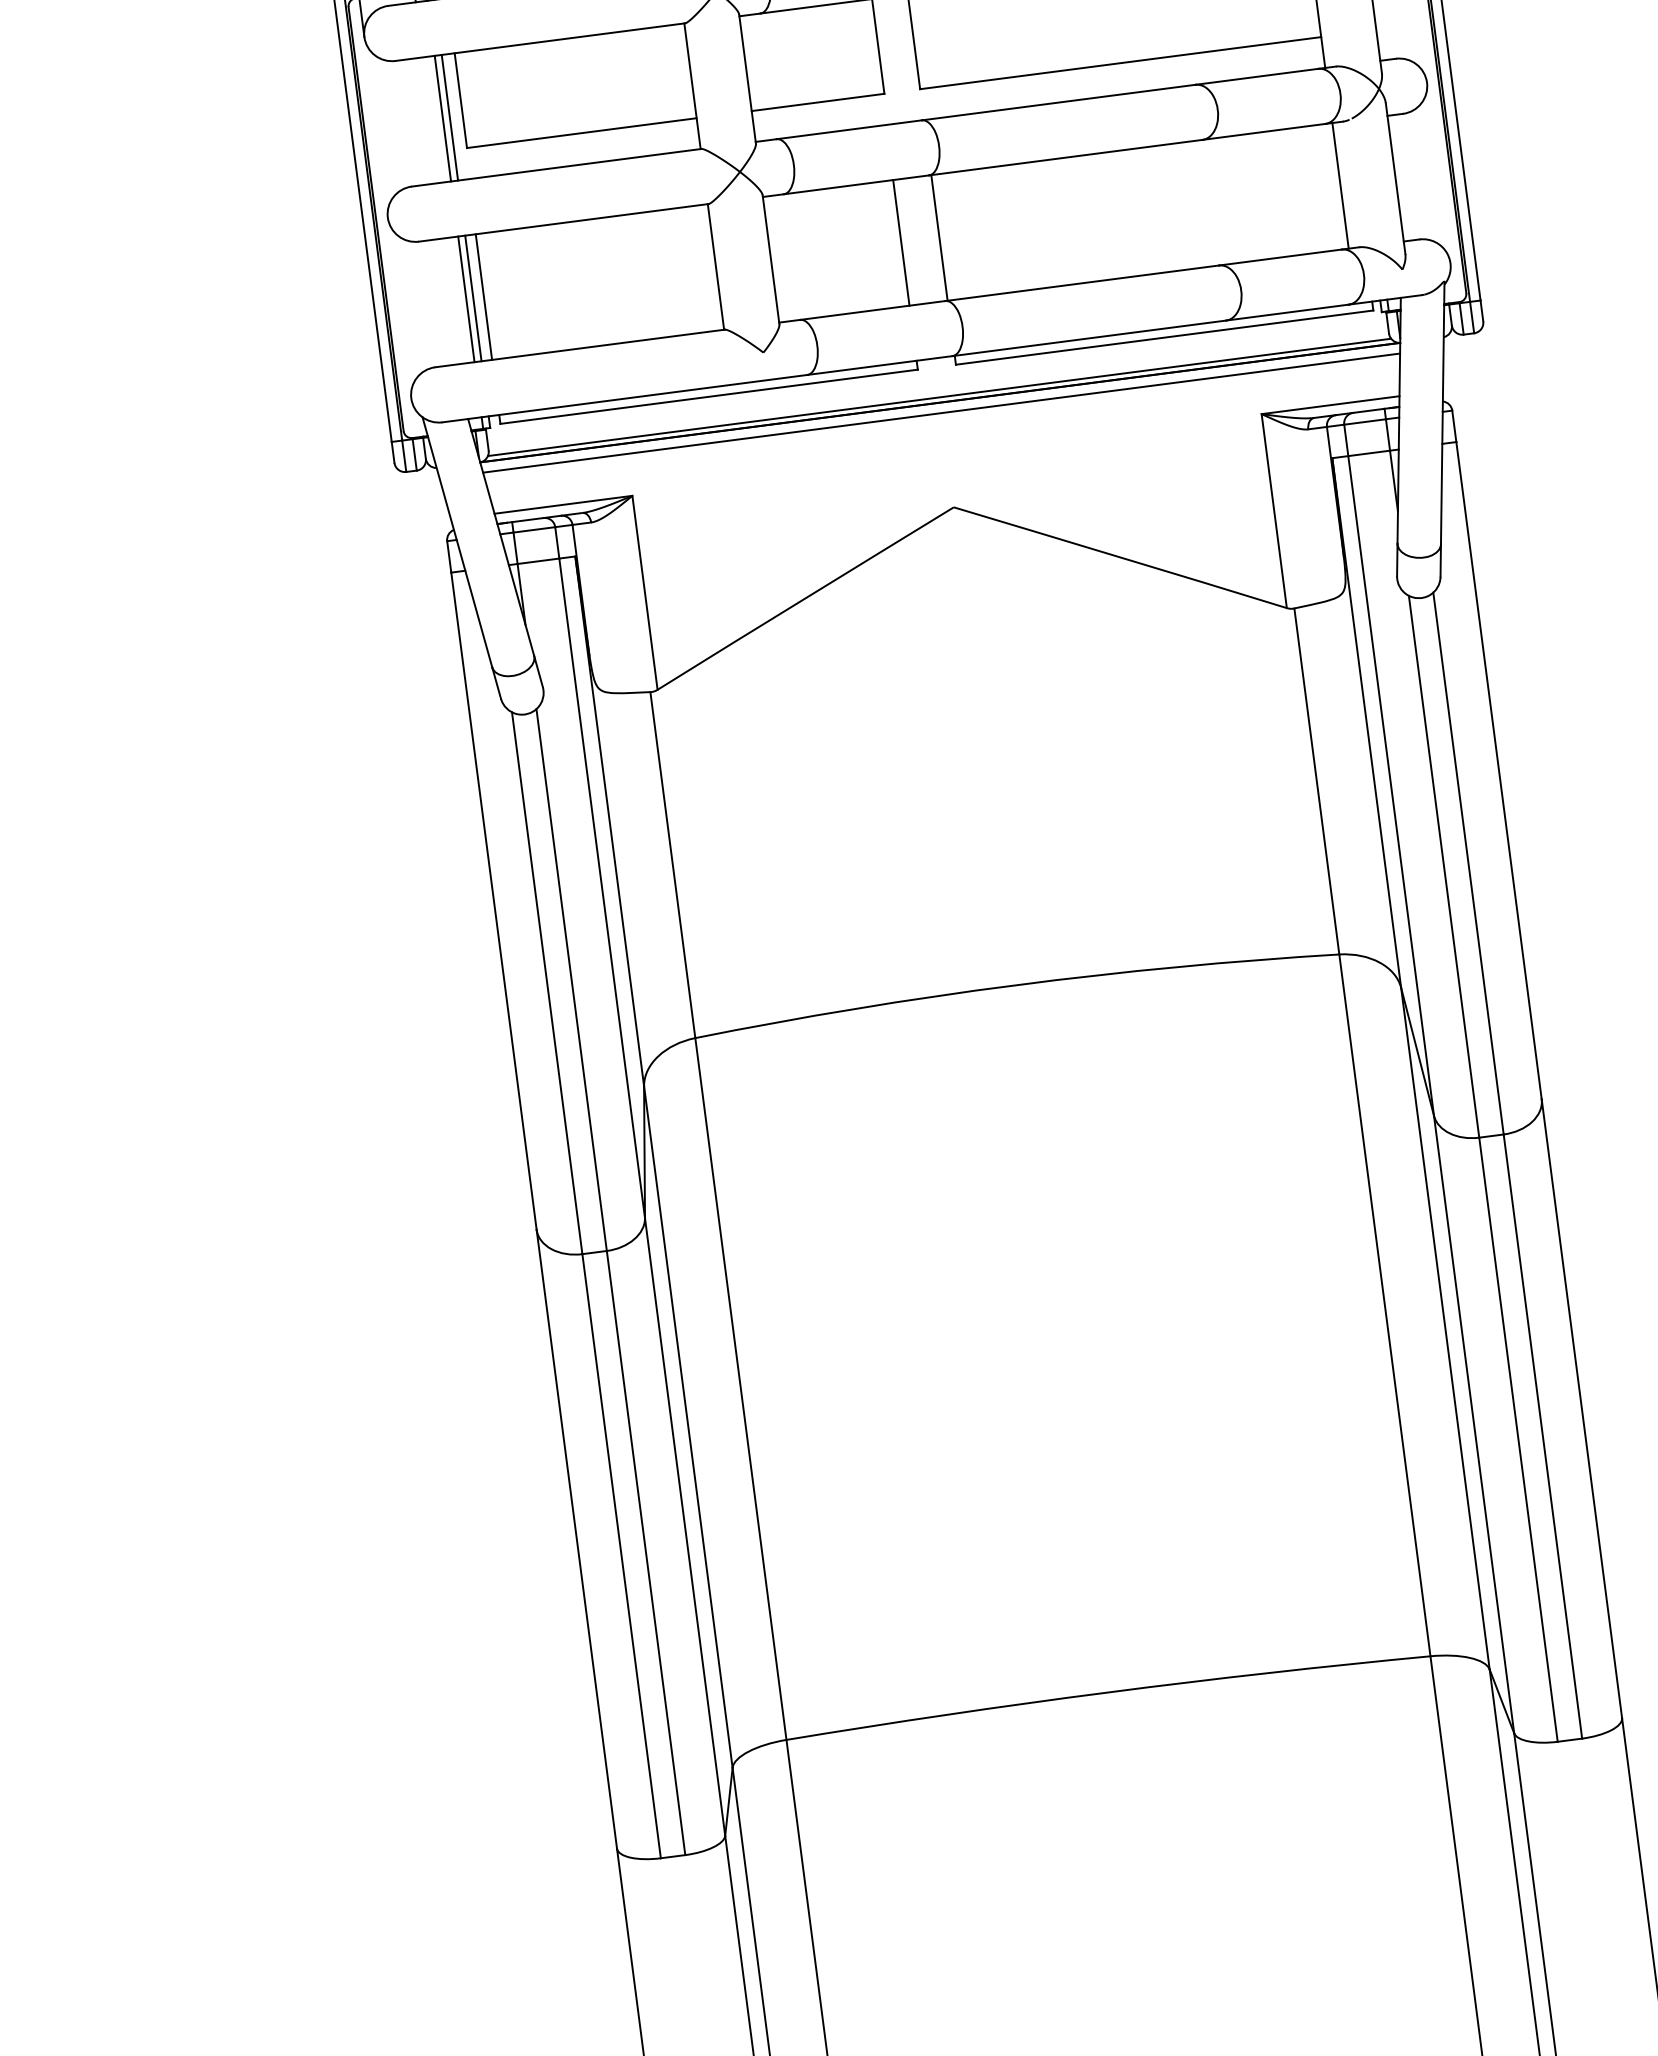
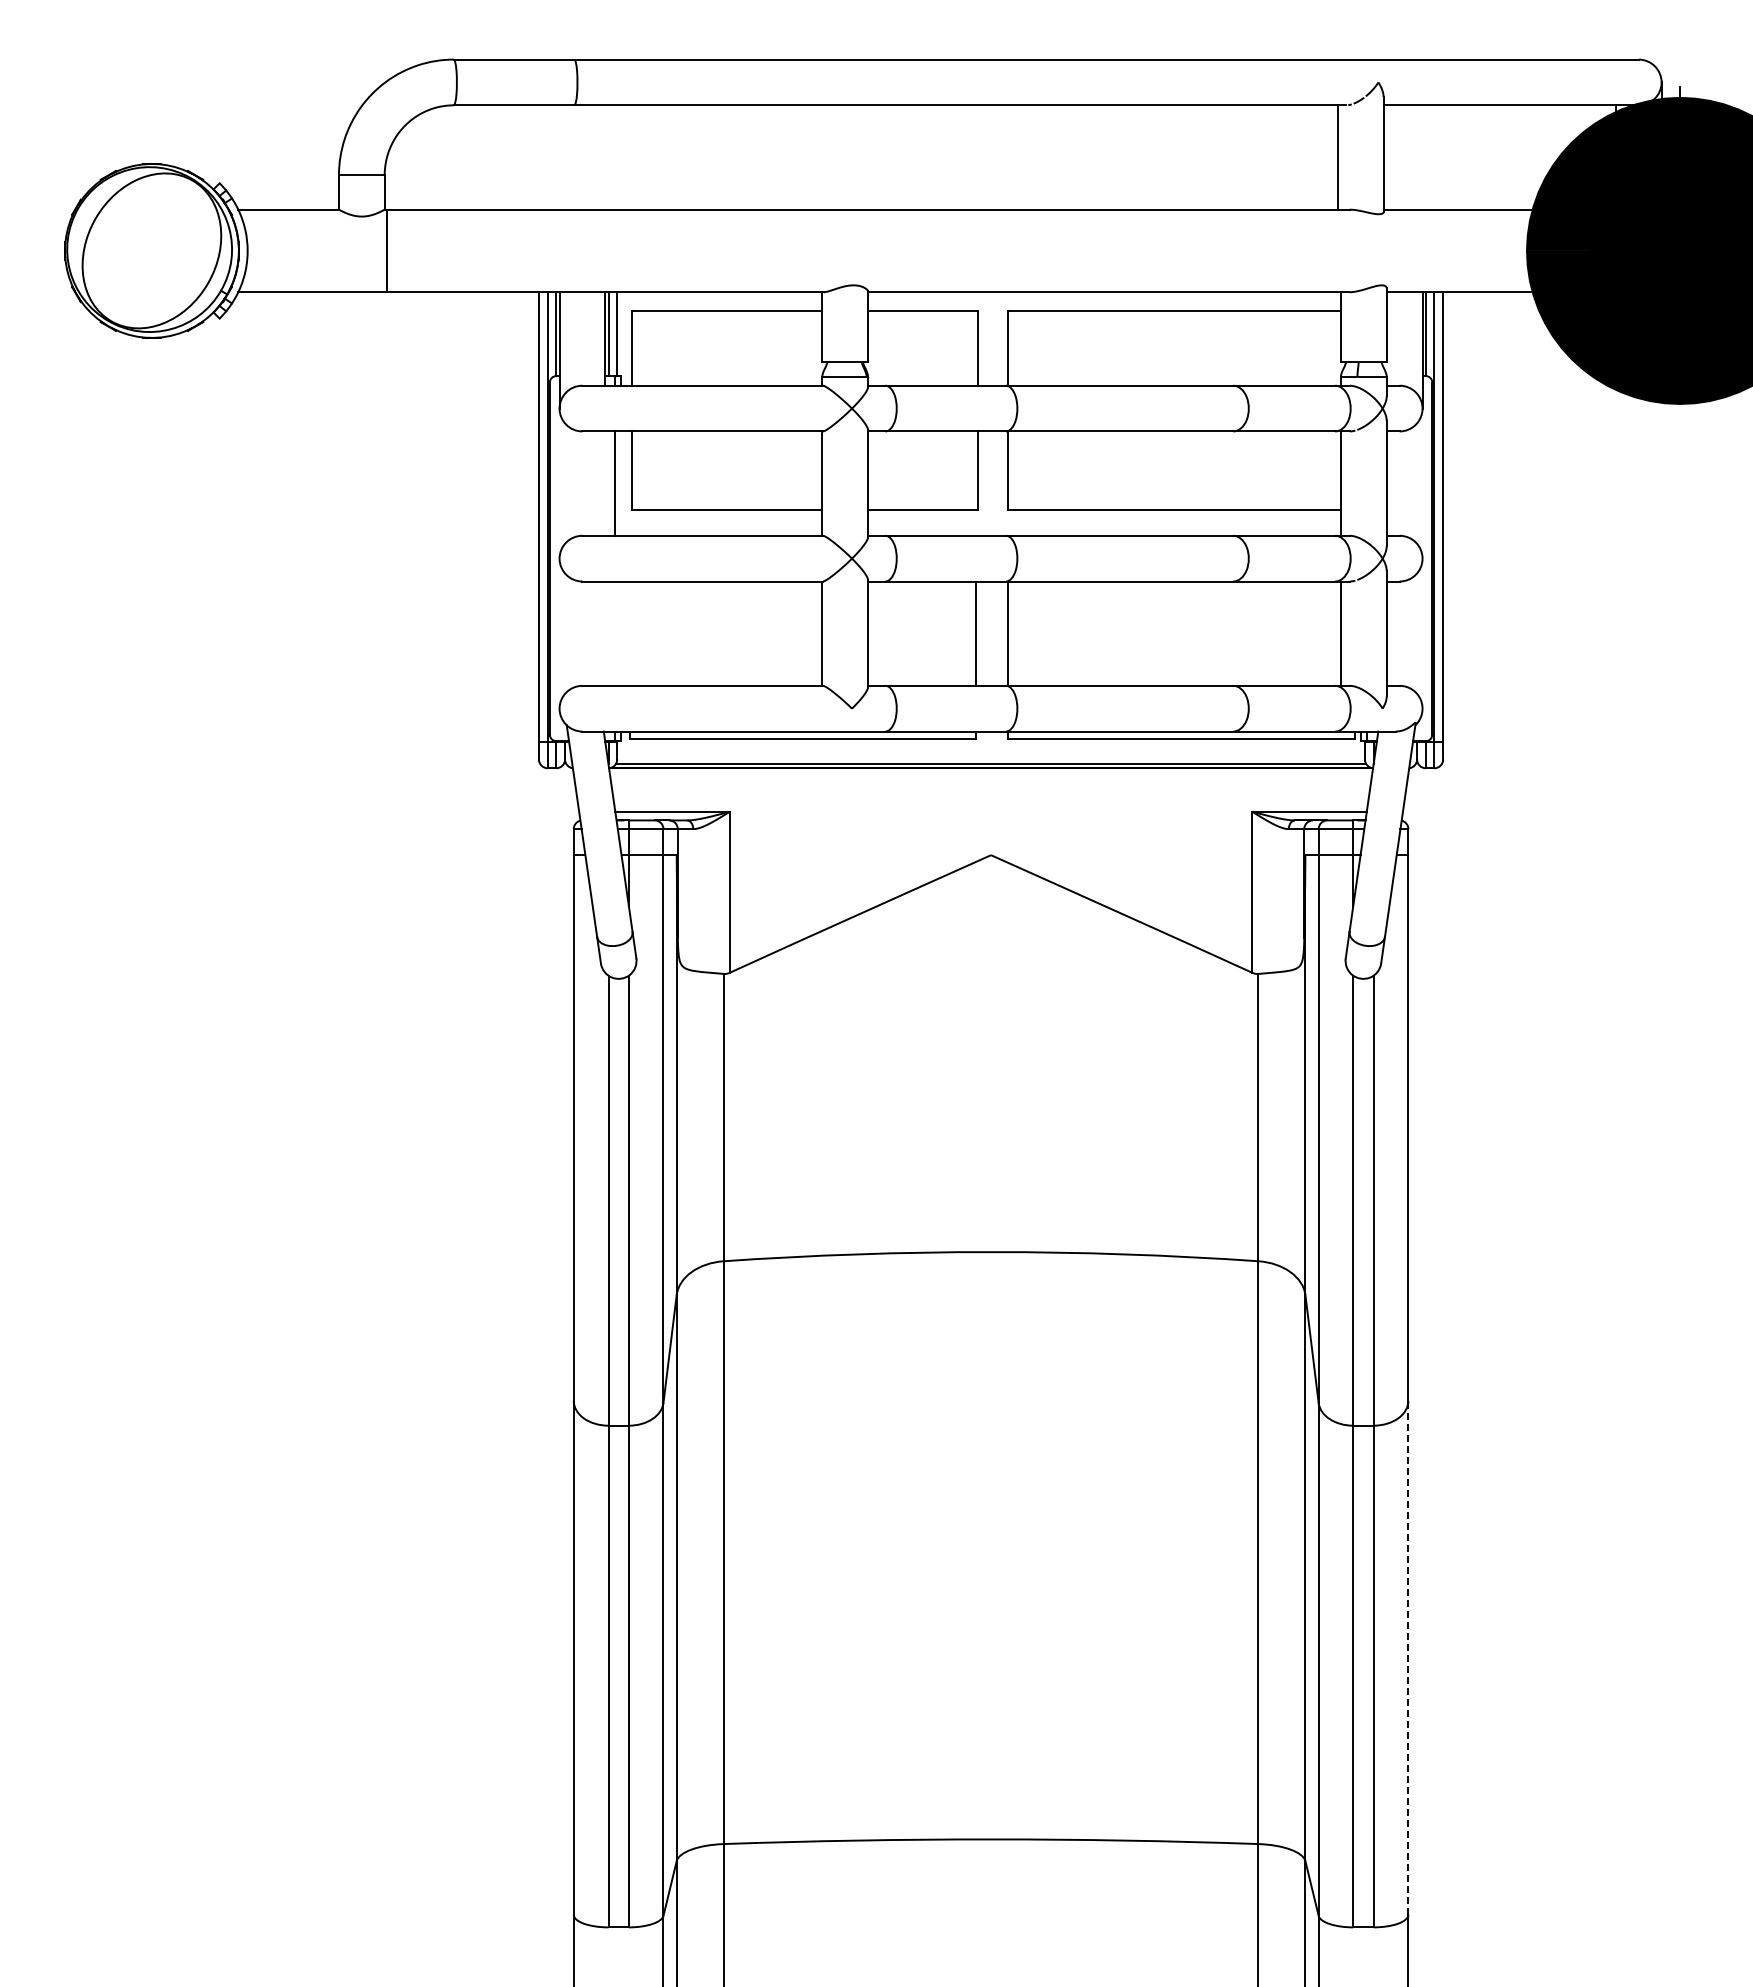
line: (449, 117) -> (620, 483), removed
line: (483, 296) -> (629, 633), removed
line: (472, 298) -> (620, 633), removed
line: (466, 299) -> (615, 633), removed
line: (940, 412) -> (990, 776), removed
line: (1581, 1408) -> (1408, 1657), solid -> dashed

